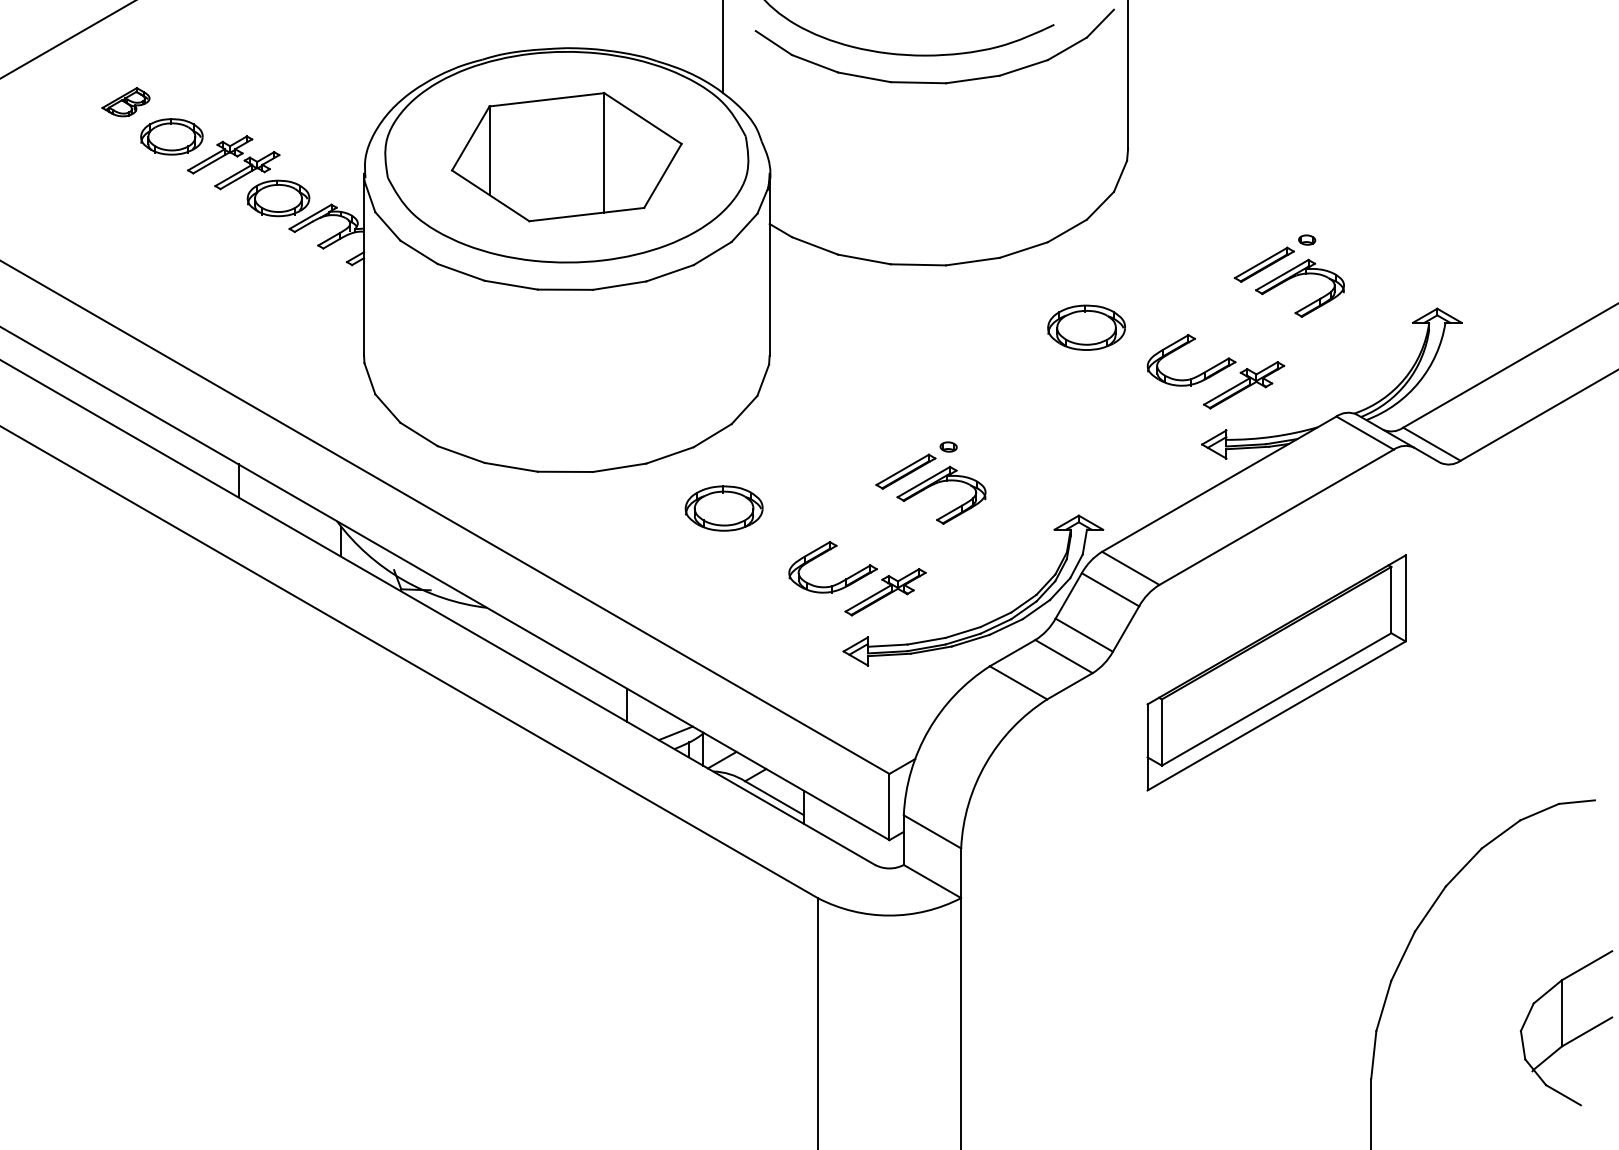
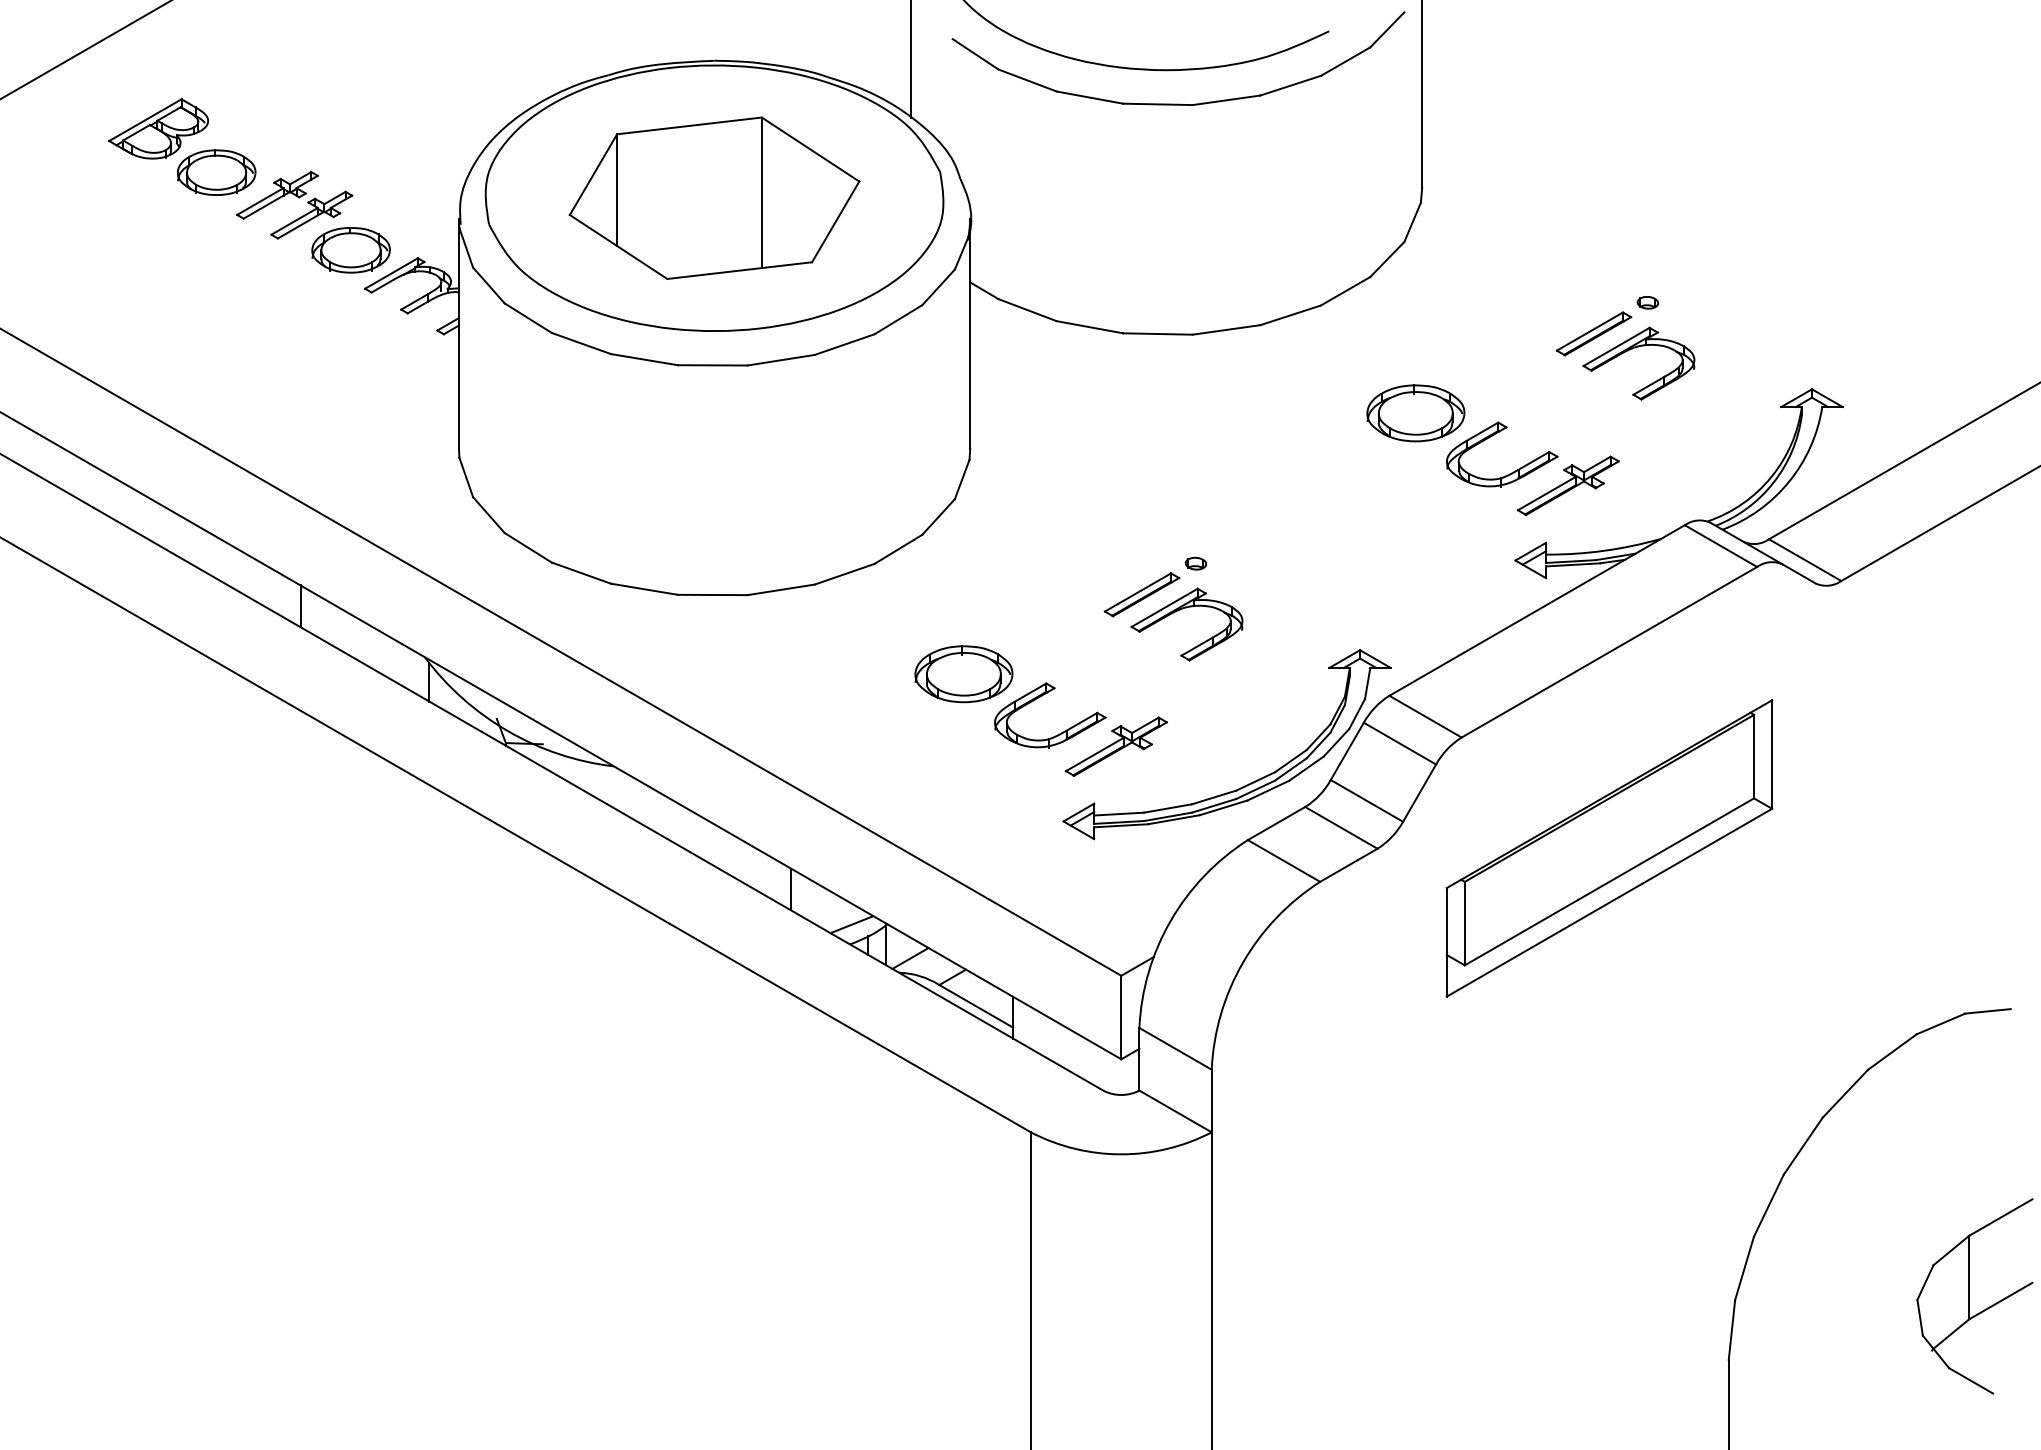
part: (125, 101) -> (158, 128), size x1.67
part: (1086, 327) -> (1415, 413), moved
part: (723, 508) -> (963, 674), moved

